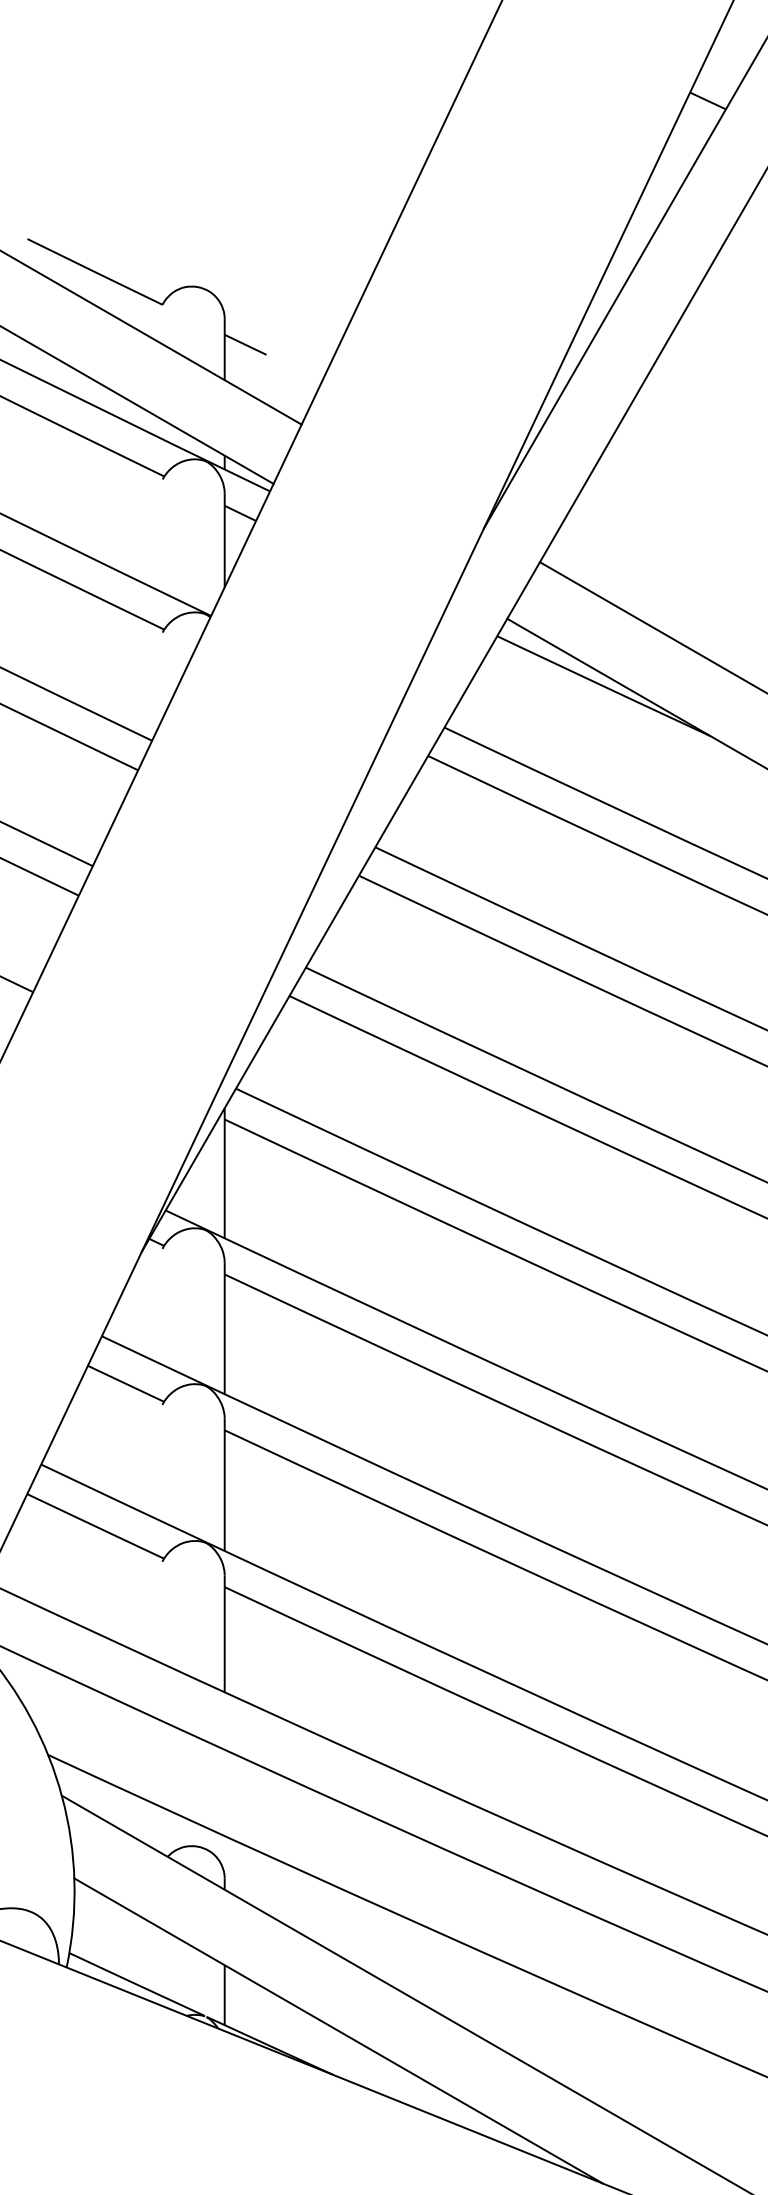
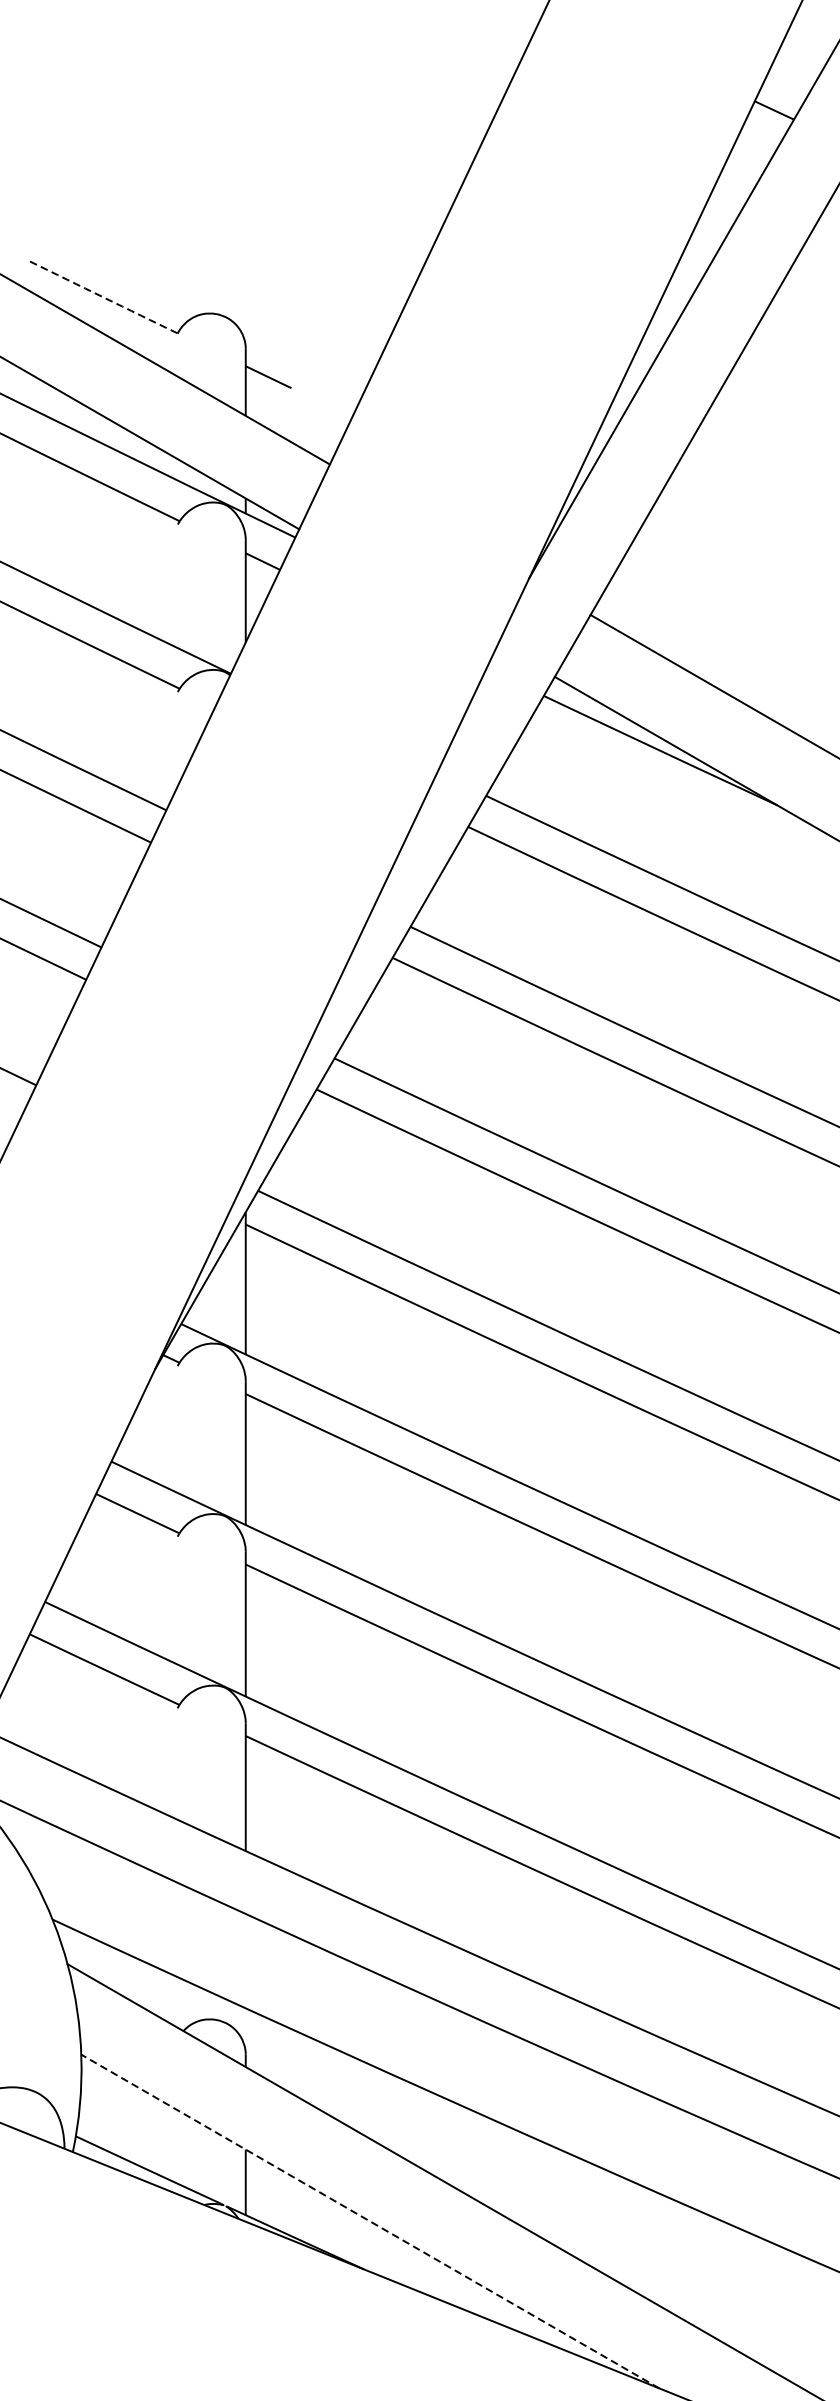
arc: (94, 272) -> (103, 298), solid -> dashed
line: (338, 2030) -> (370, 2221), solid -> dashed

